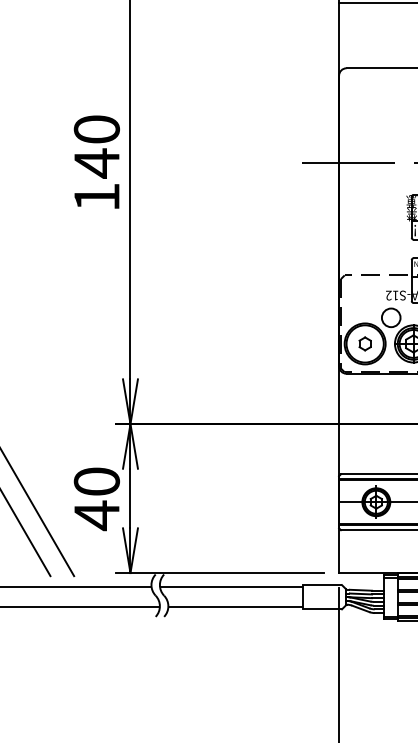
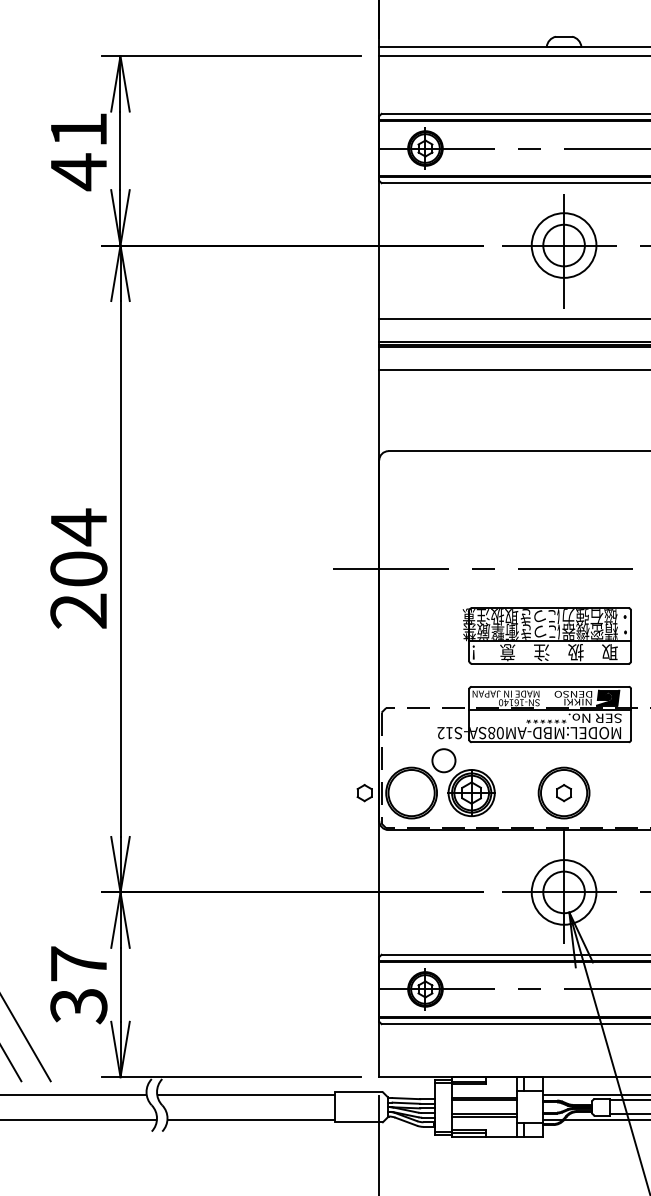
text: (96, 162) -> (78, 568), 140 -> 204
part: (365, 344) -> (364, 793), moved
text: (96, 499) -> (78, 985), 40 -> 37

